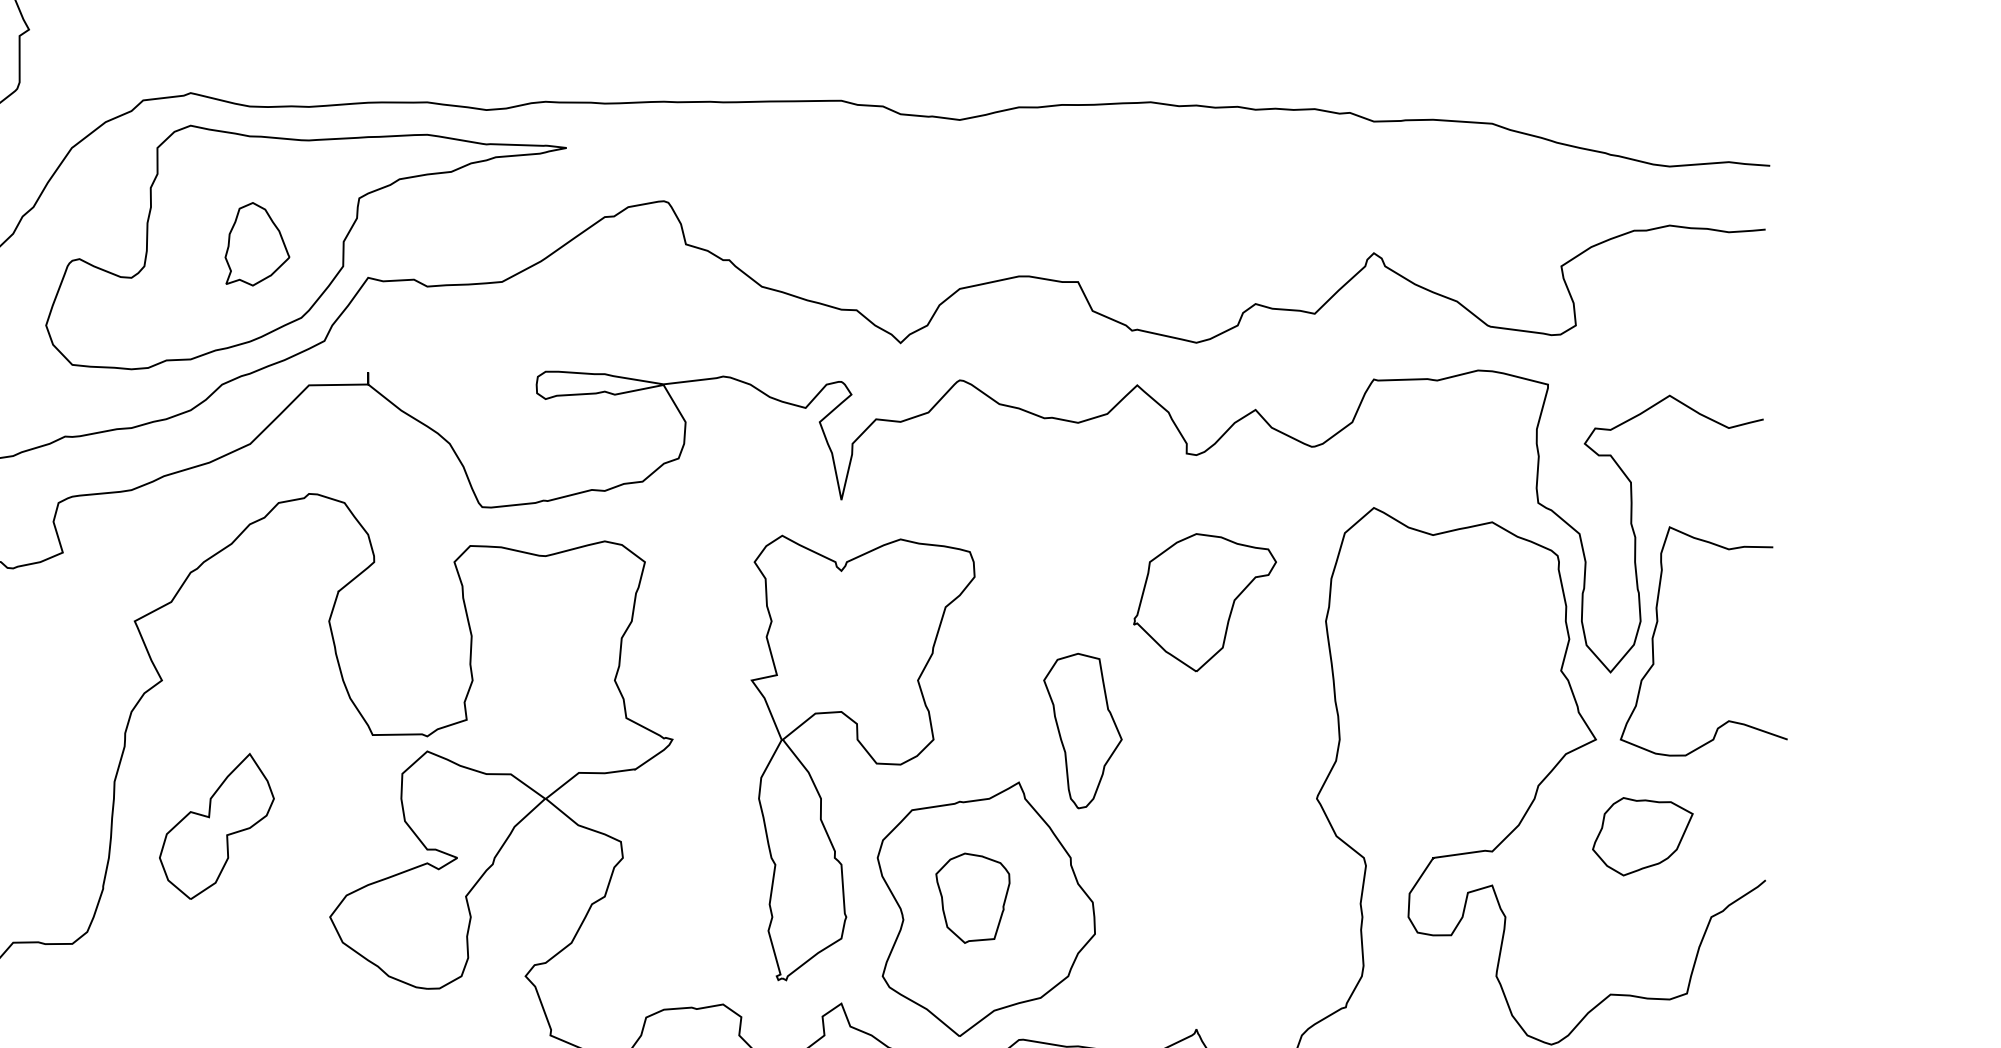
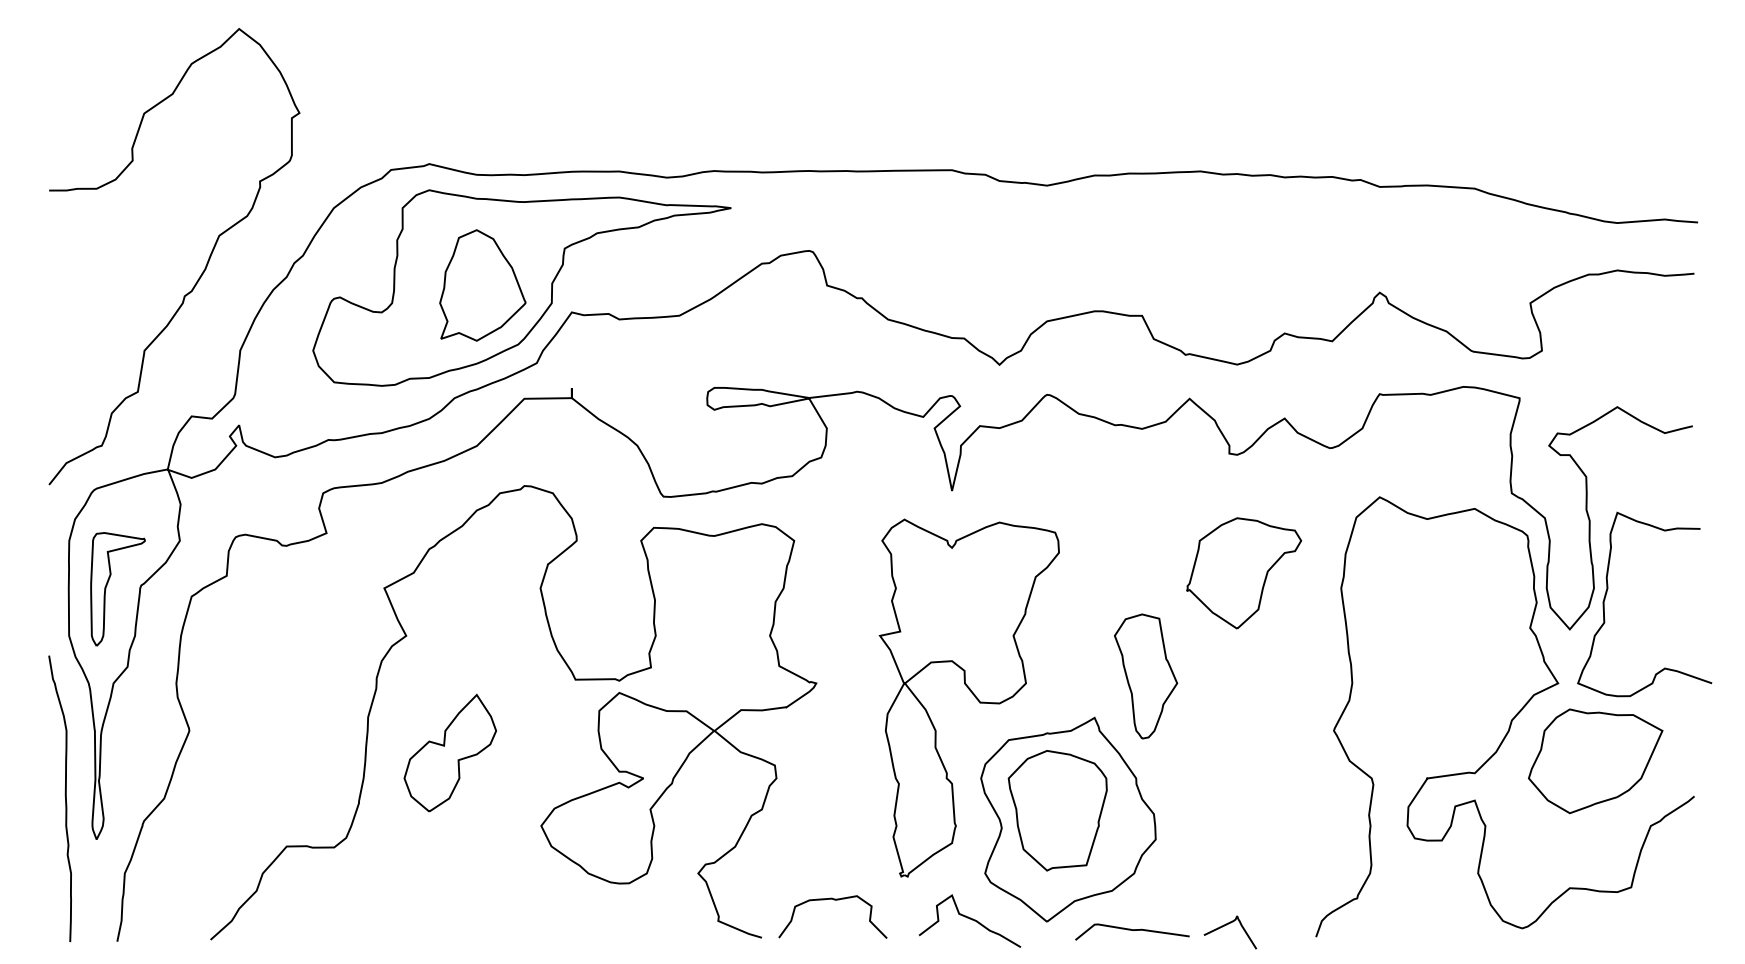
part: (256, 244) -> (482, 285), size x1.67
part: (1642, 836) -> (1595, 761), size x1.67
part: (972, 897) -> (1057, 810), size x1.67

